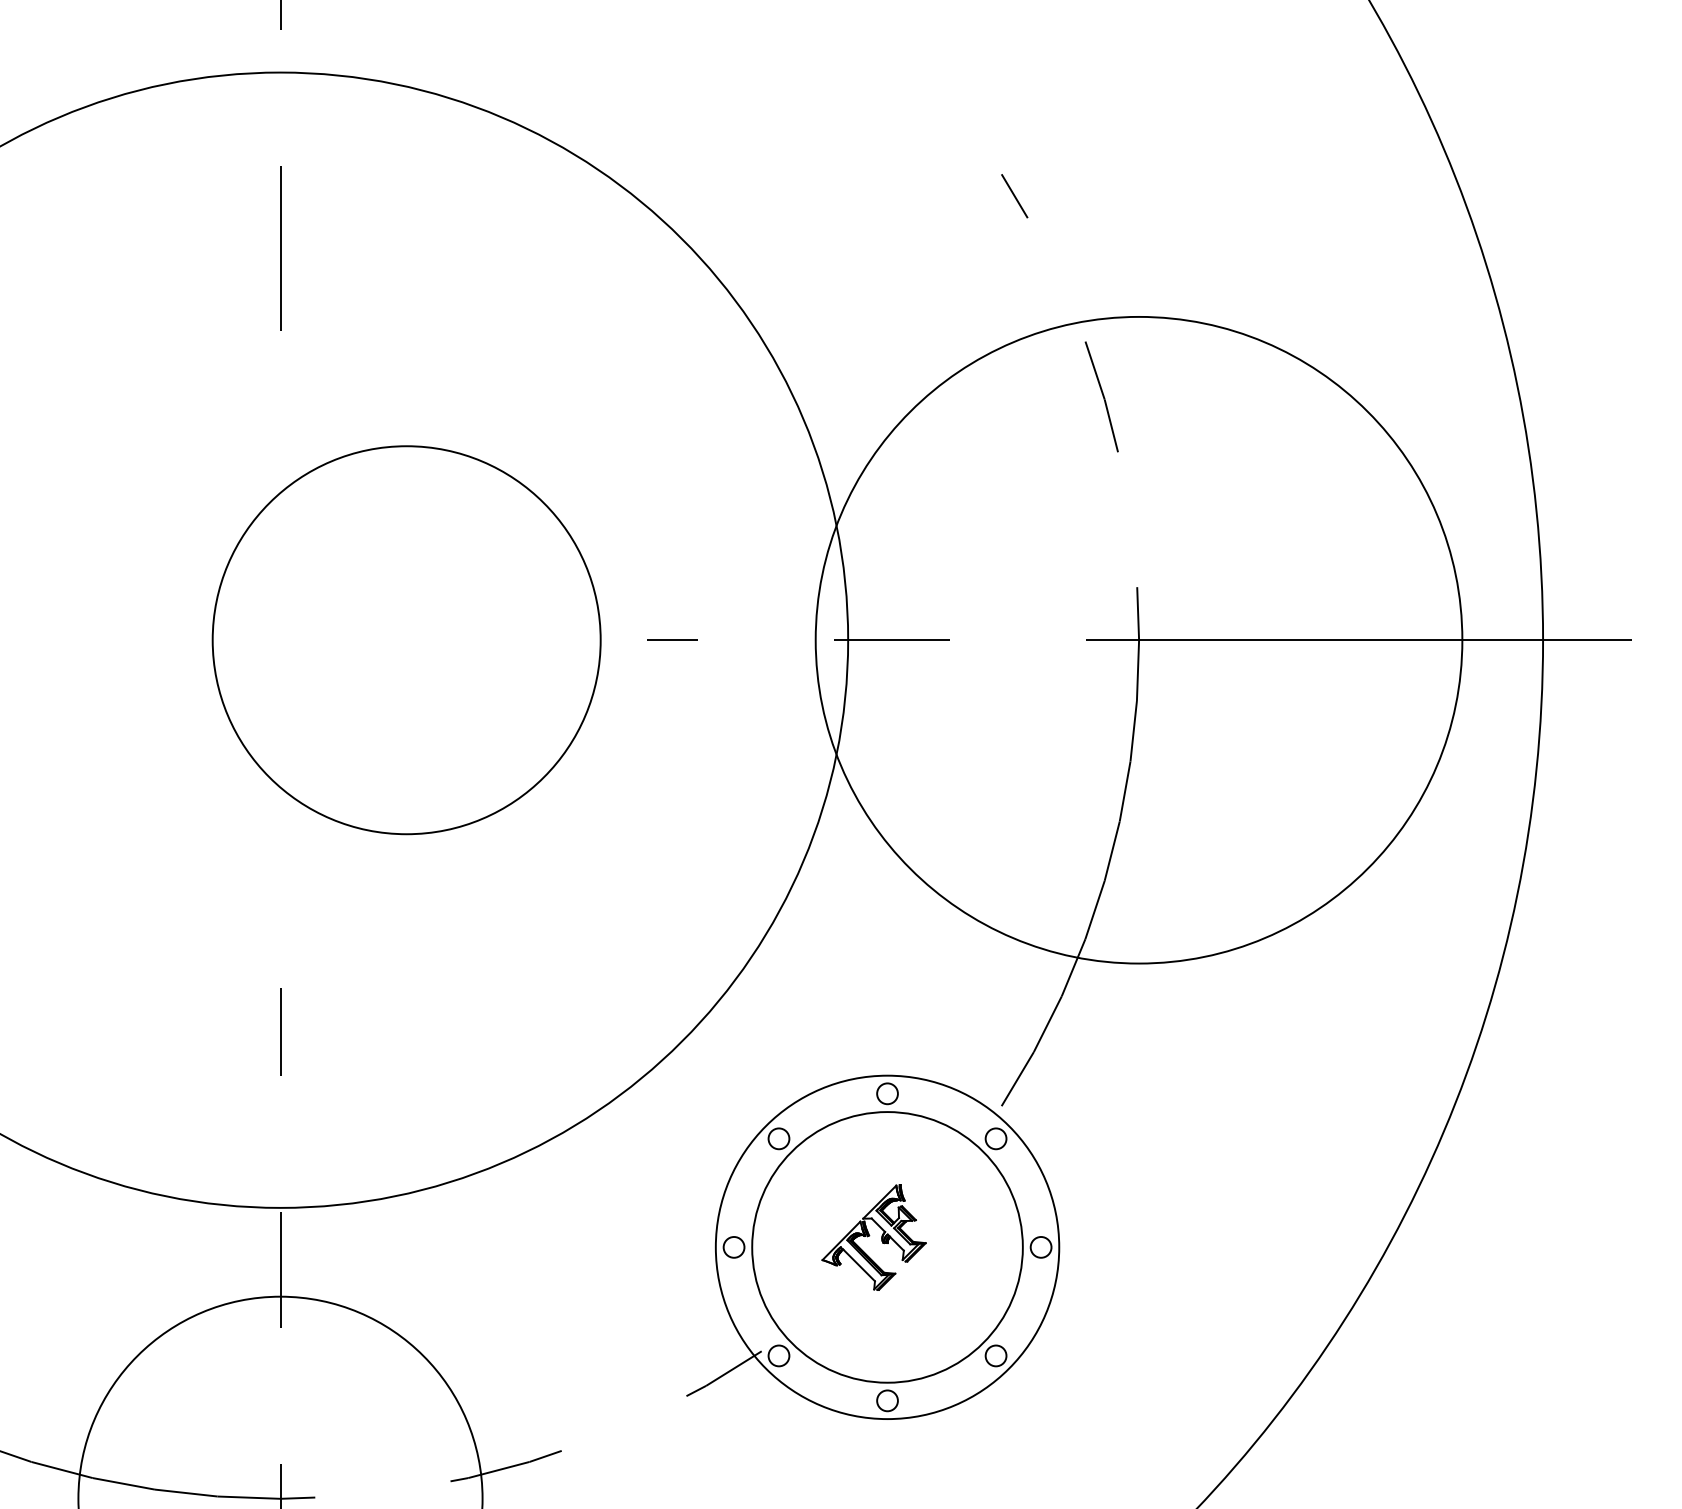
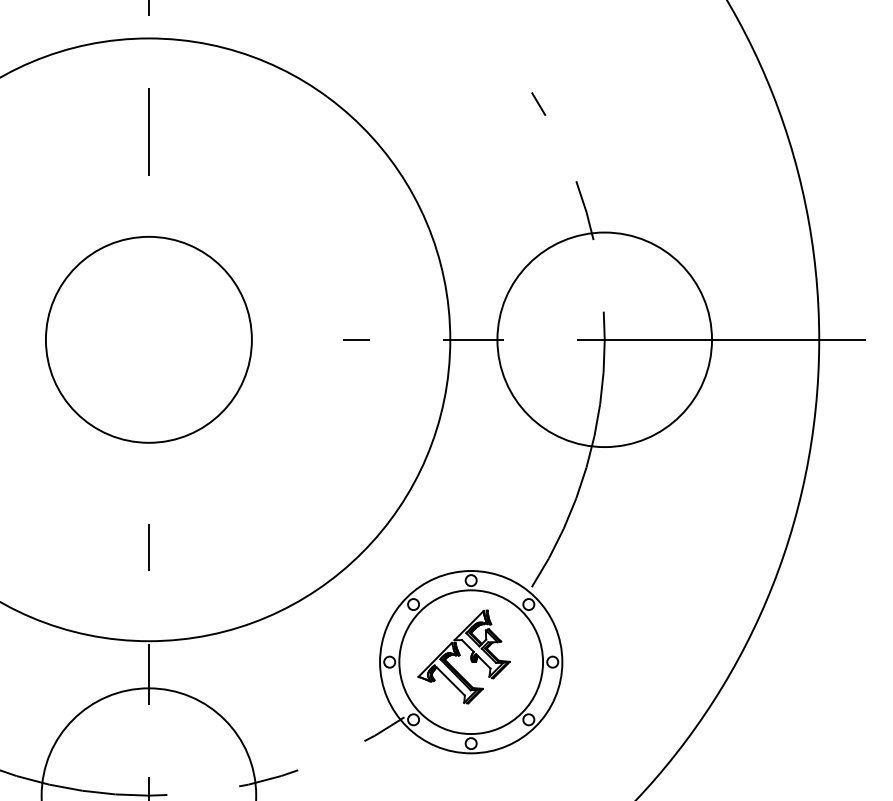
circle: (405, 639) -> (148, 339), moved
circle: (1138, 639) -> (604, 339), size x0.62
part: (873, 1236) -> (463, 656), size x1.67

